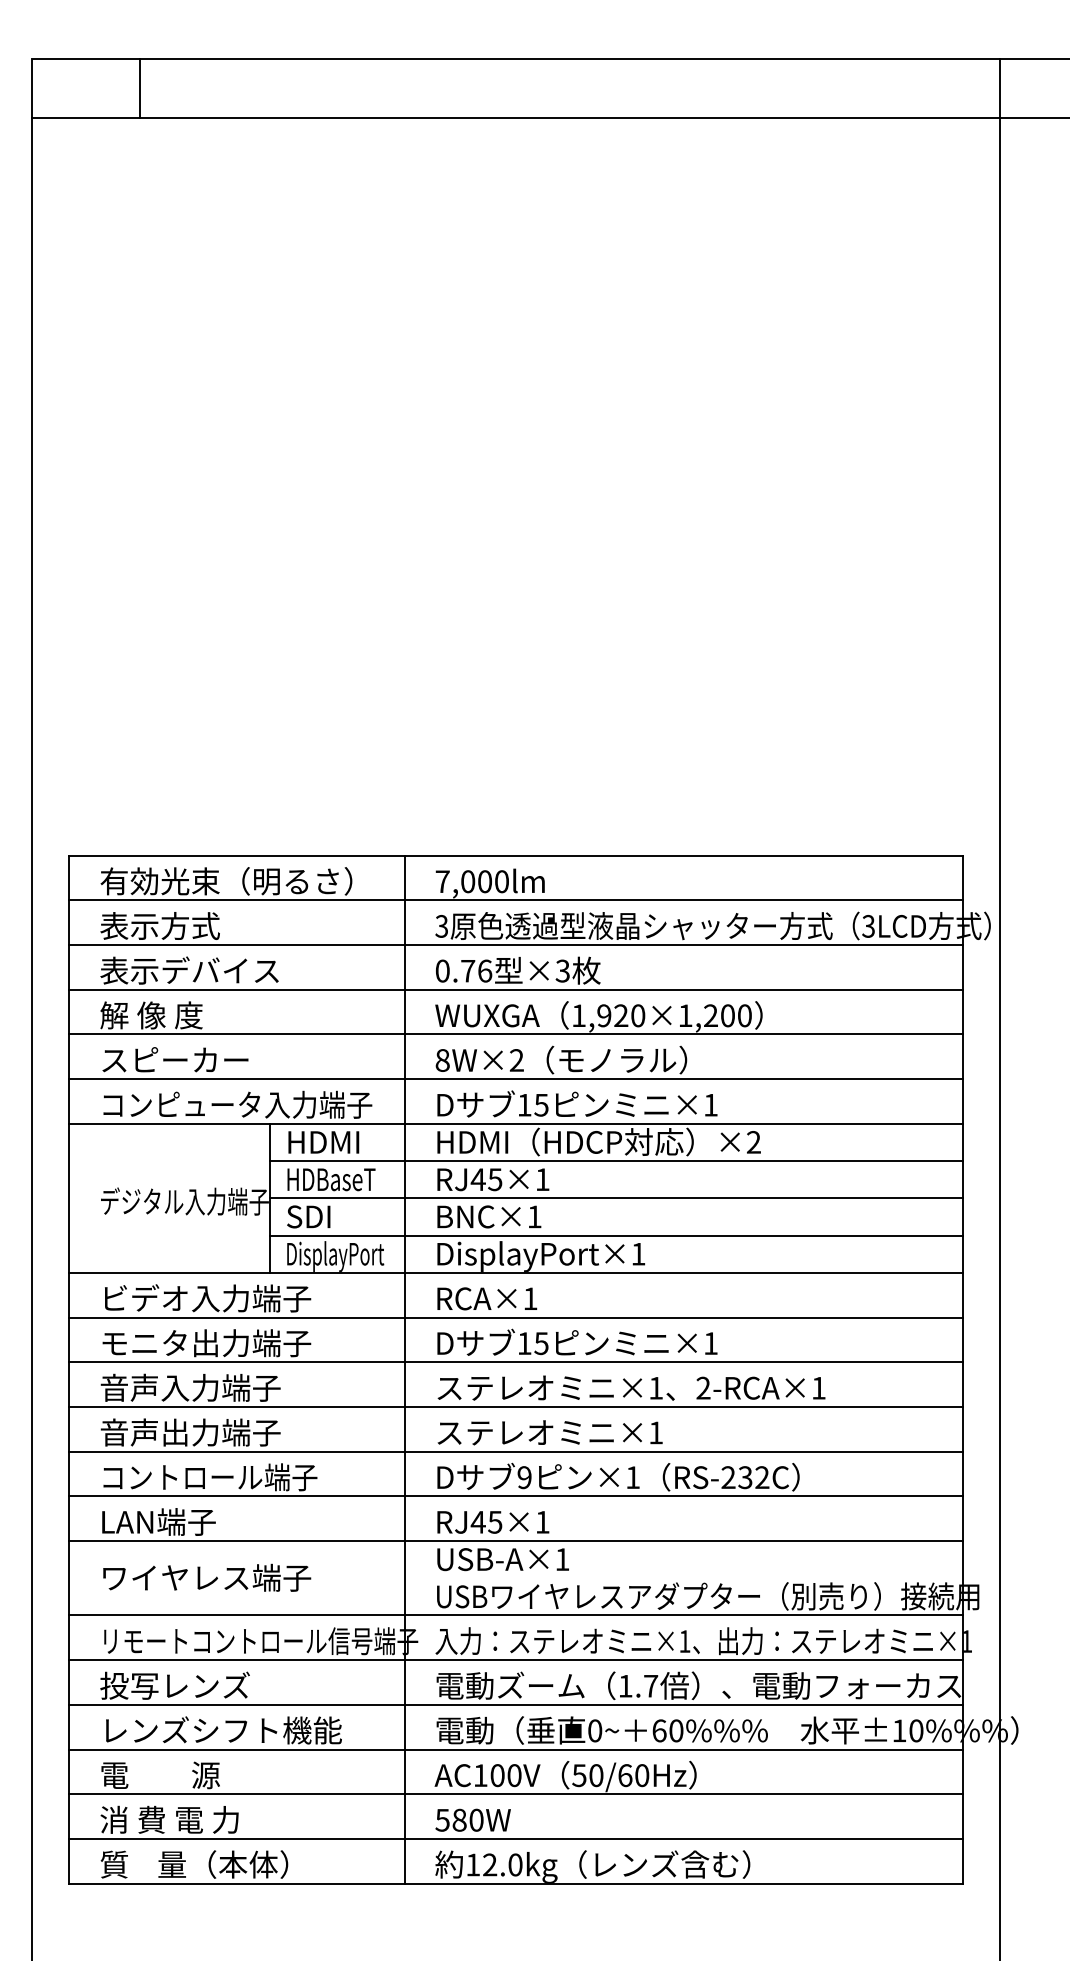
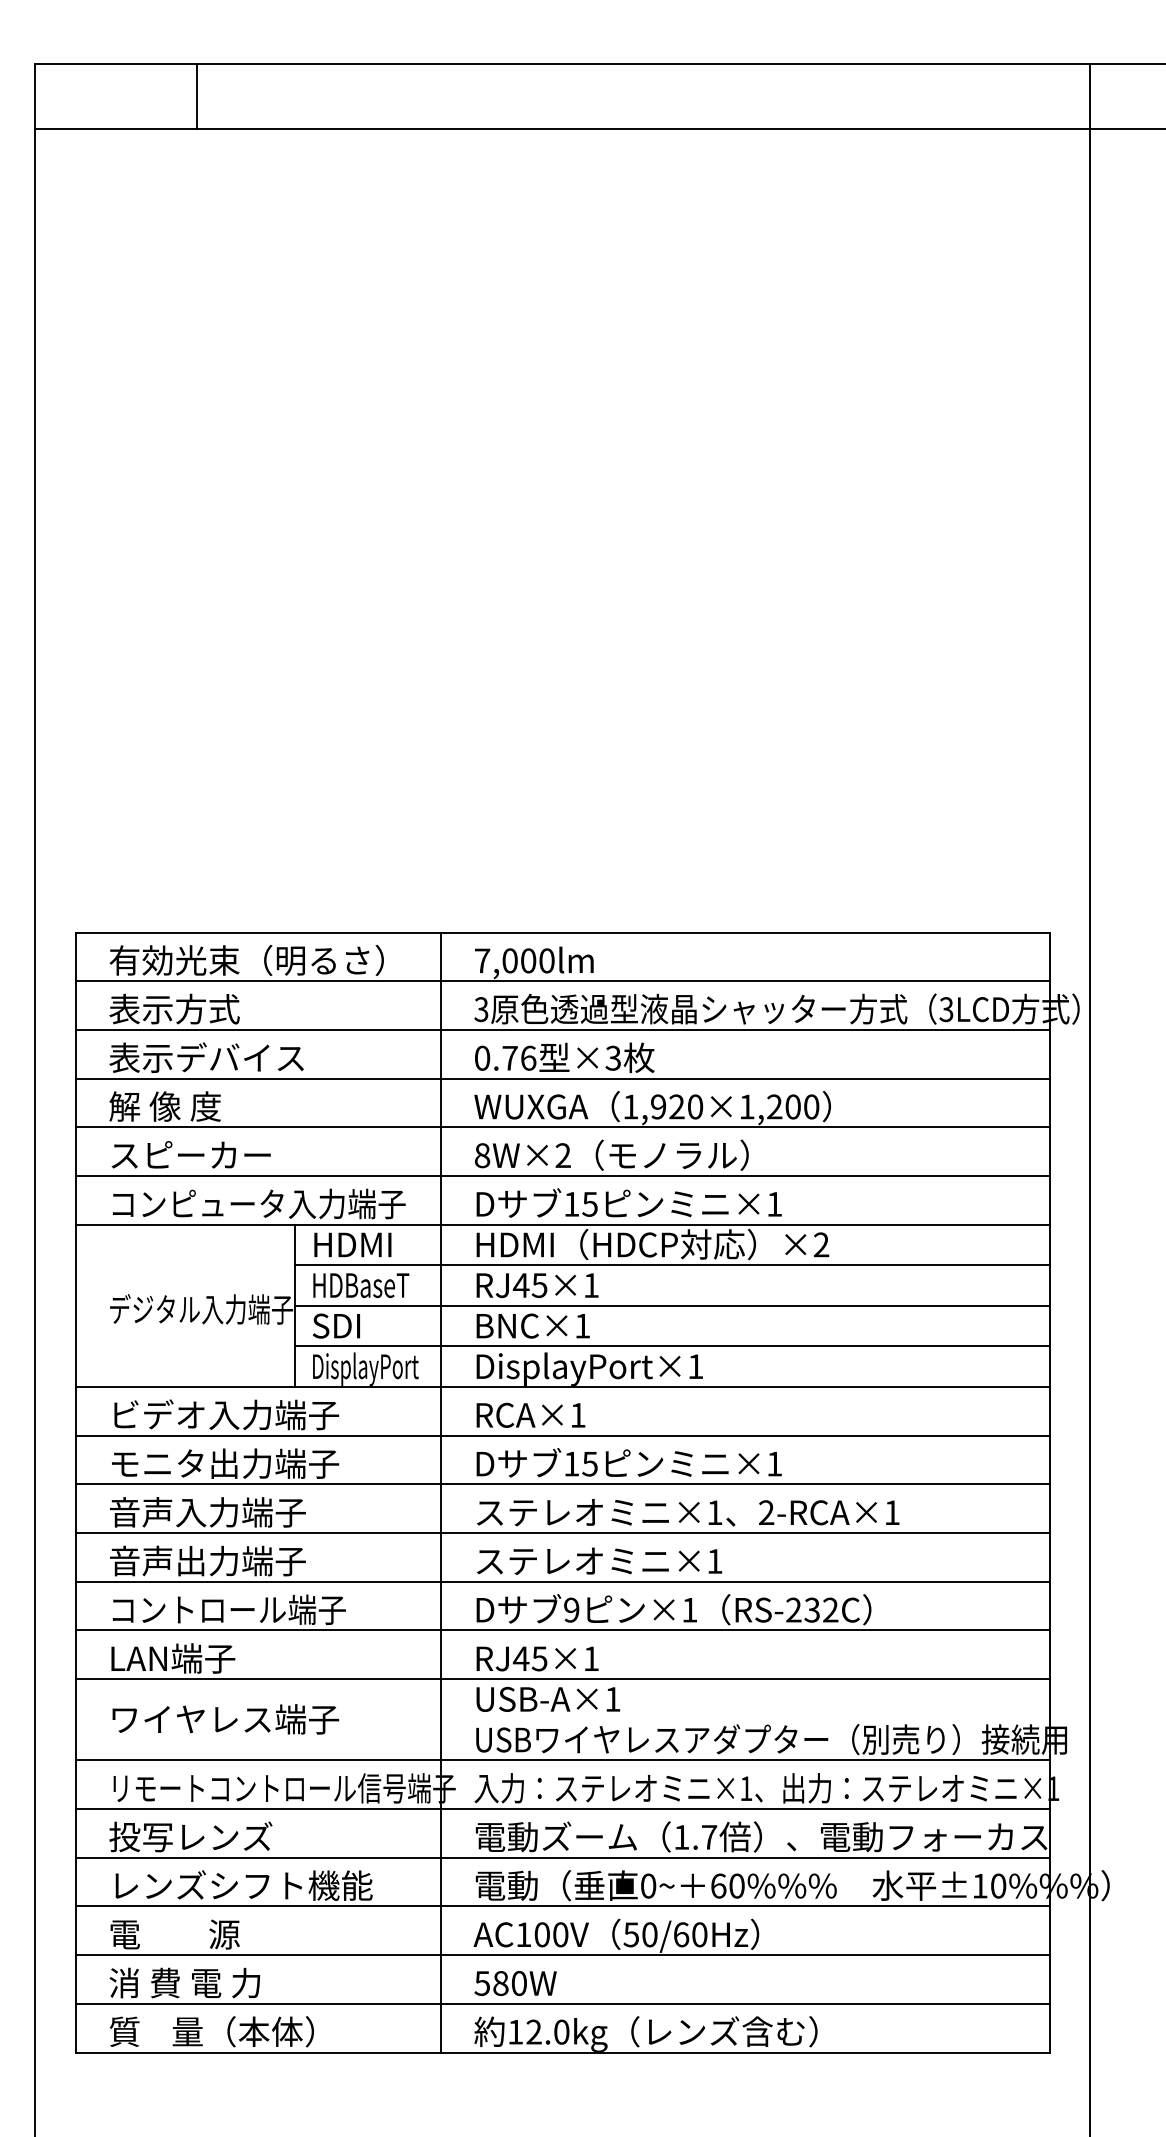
line: (139, 88) -> (197, 96), moved

